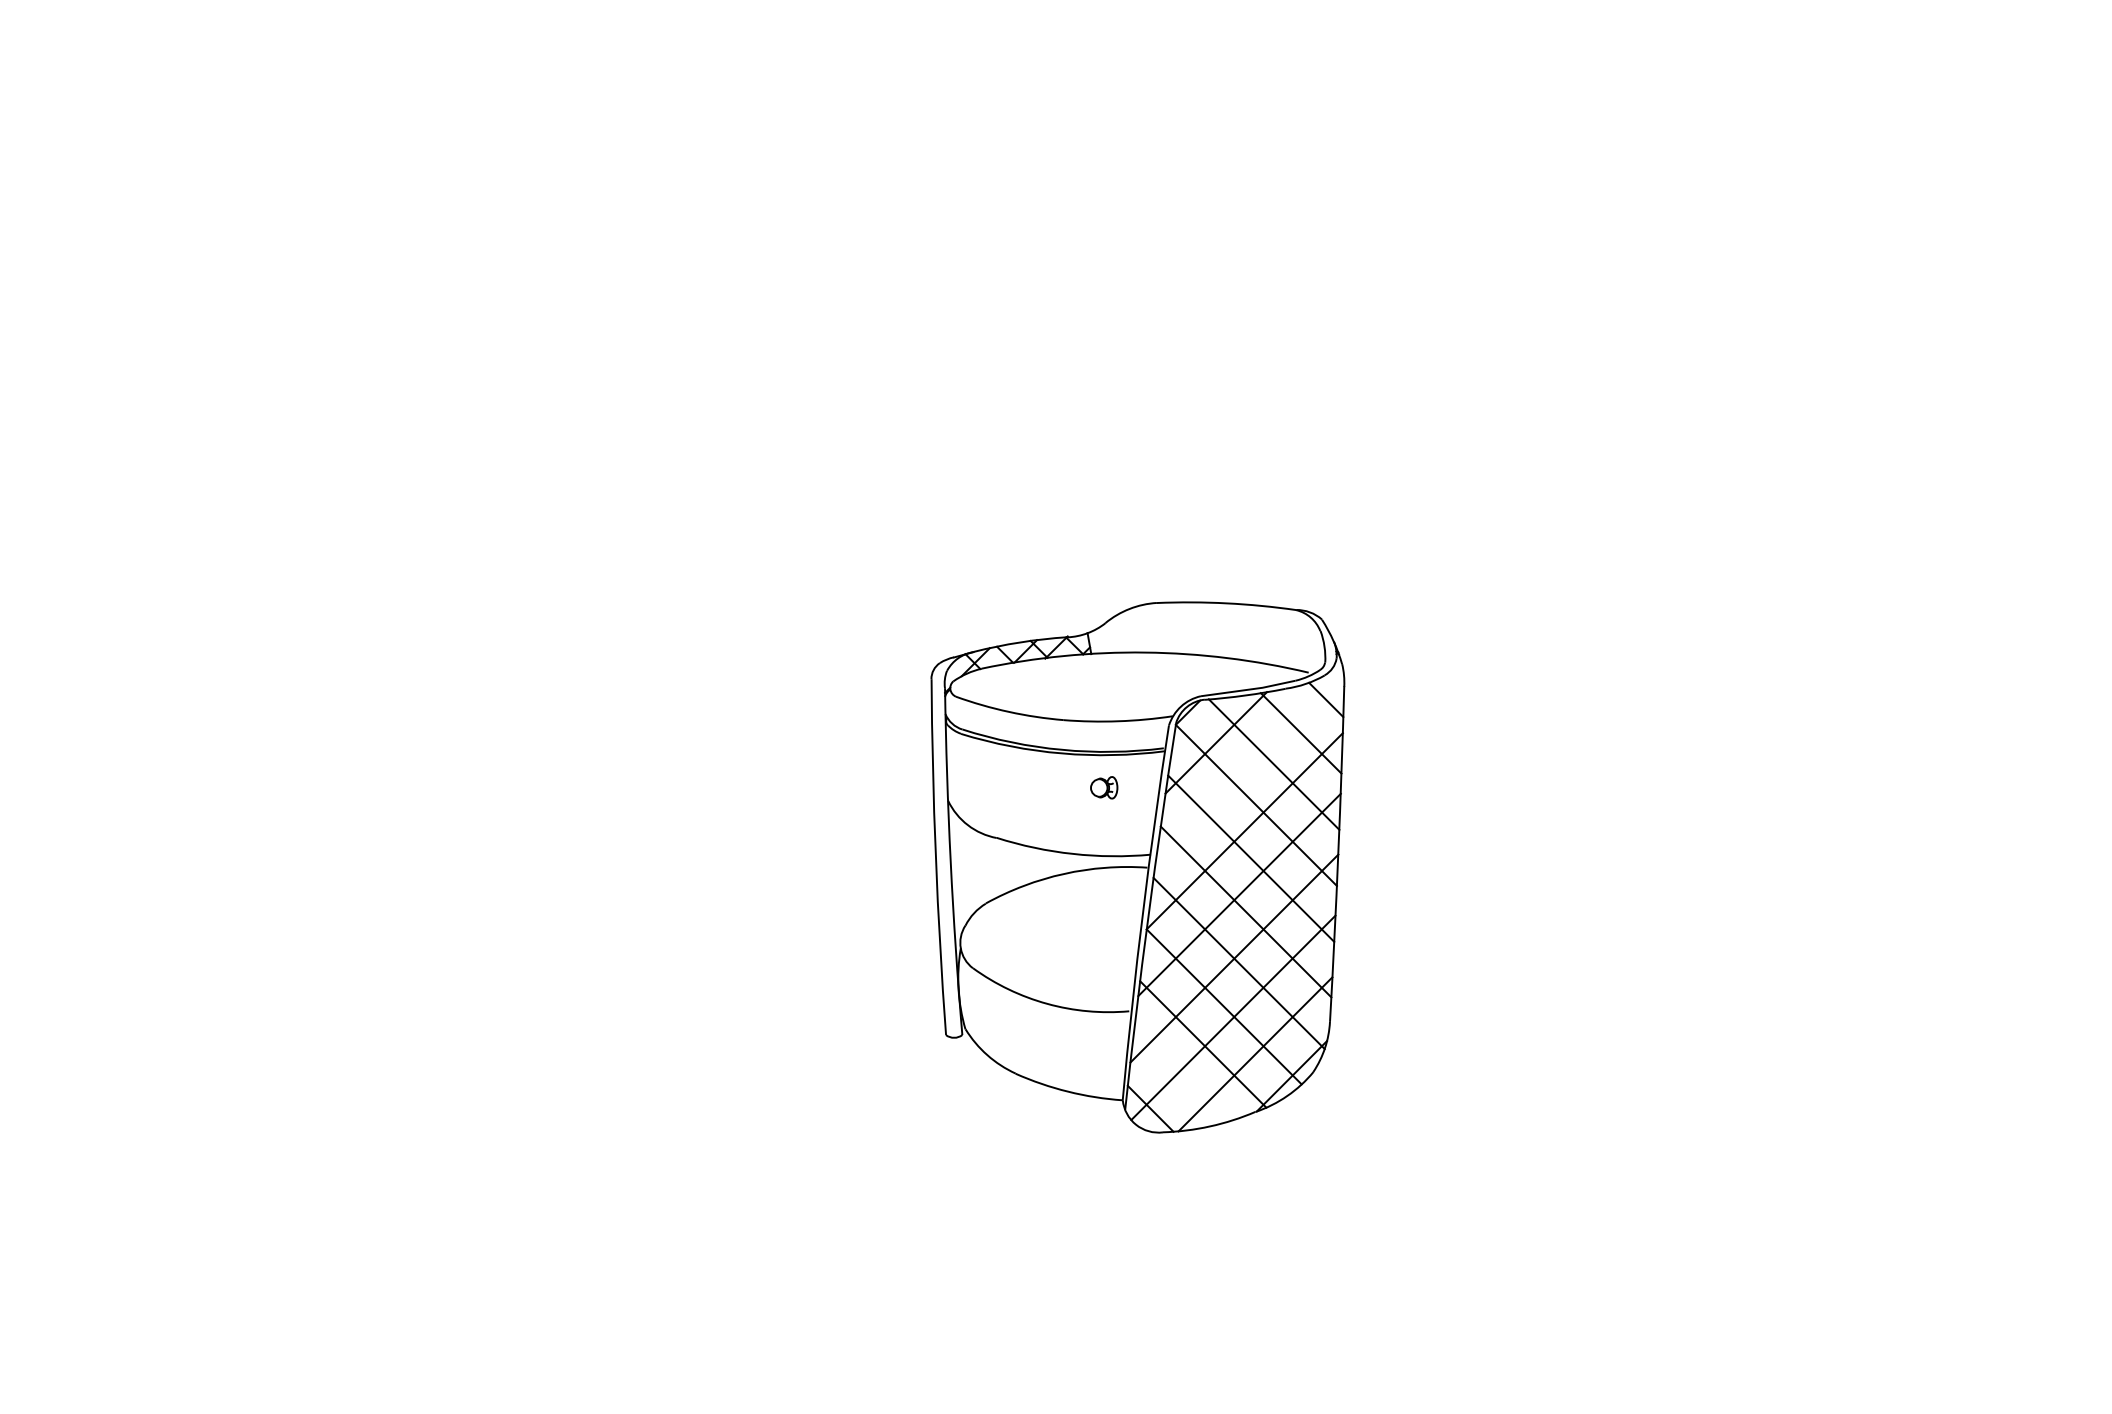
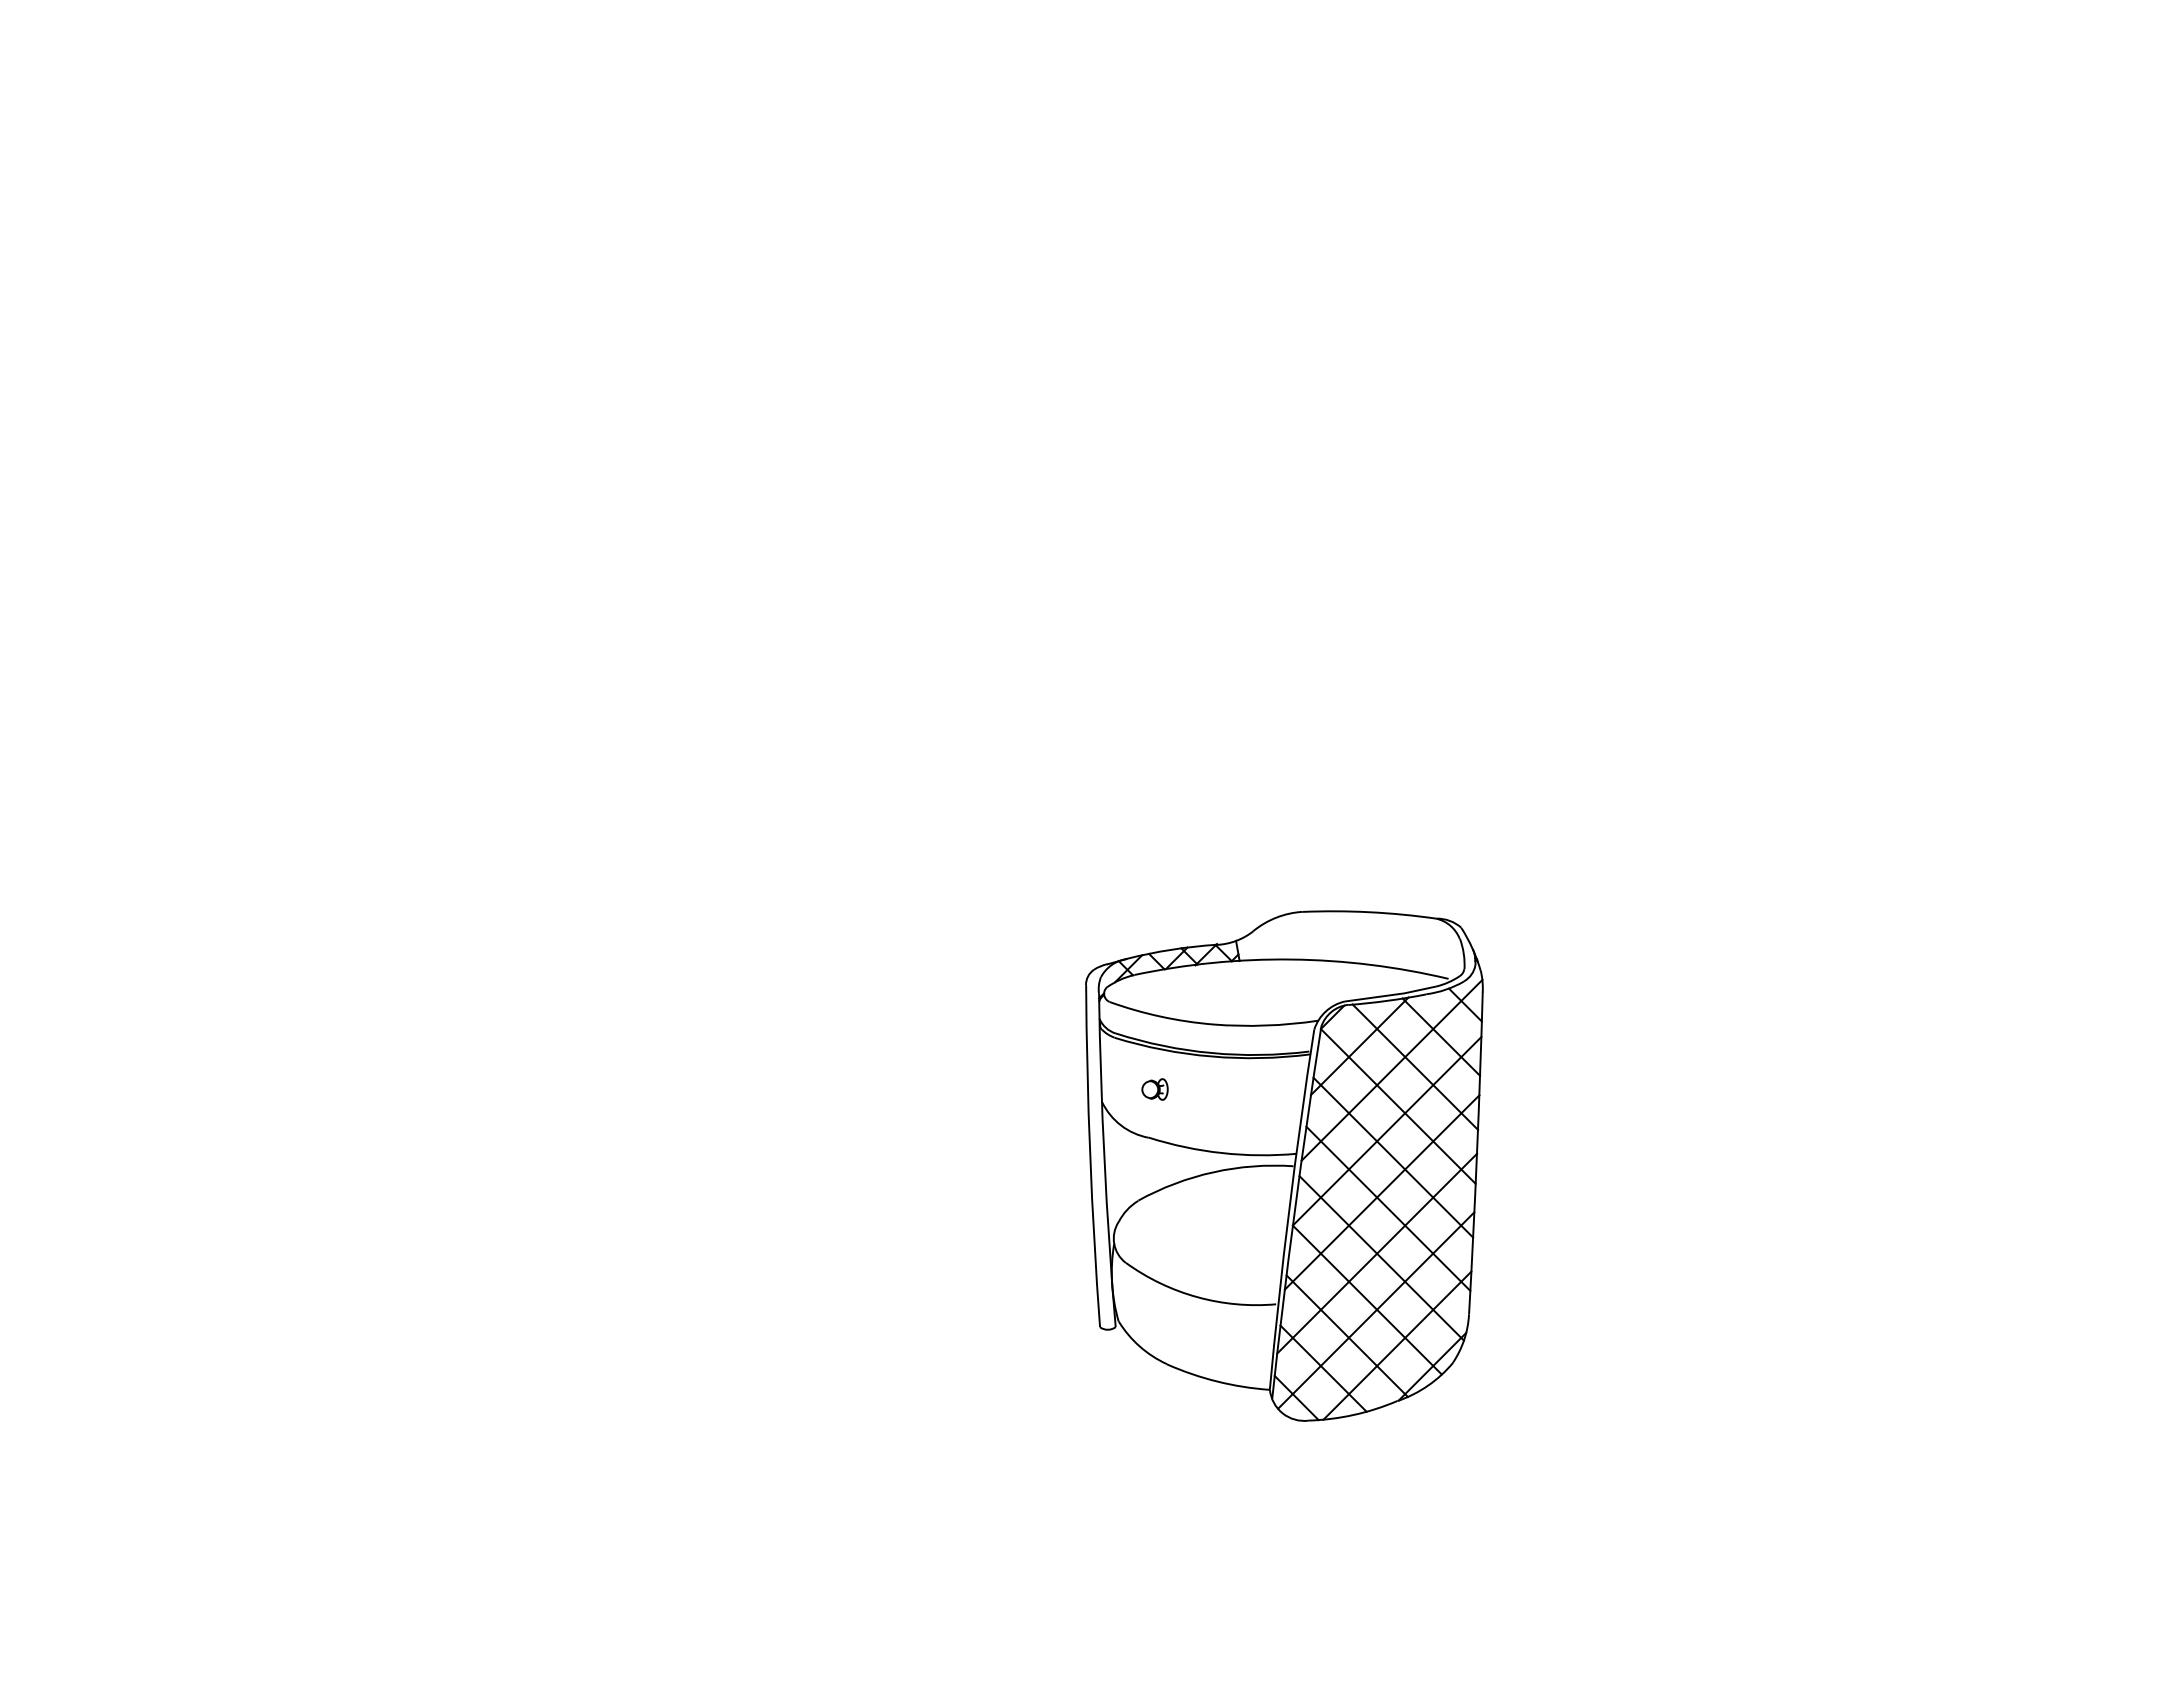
line: (1249, 766) -> (1391, 1069), added
part: (1103, 787) -> (1154, 1089), moved
line: (1178, 1078) -> (1323, 1368), added

